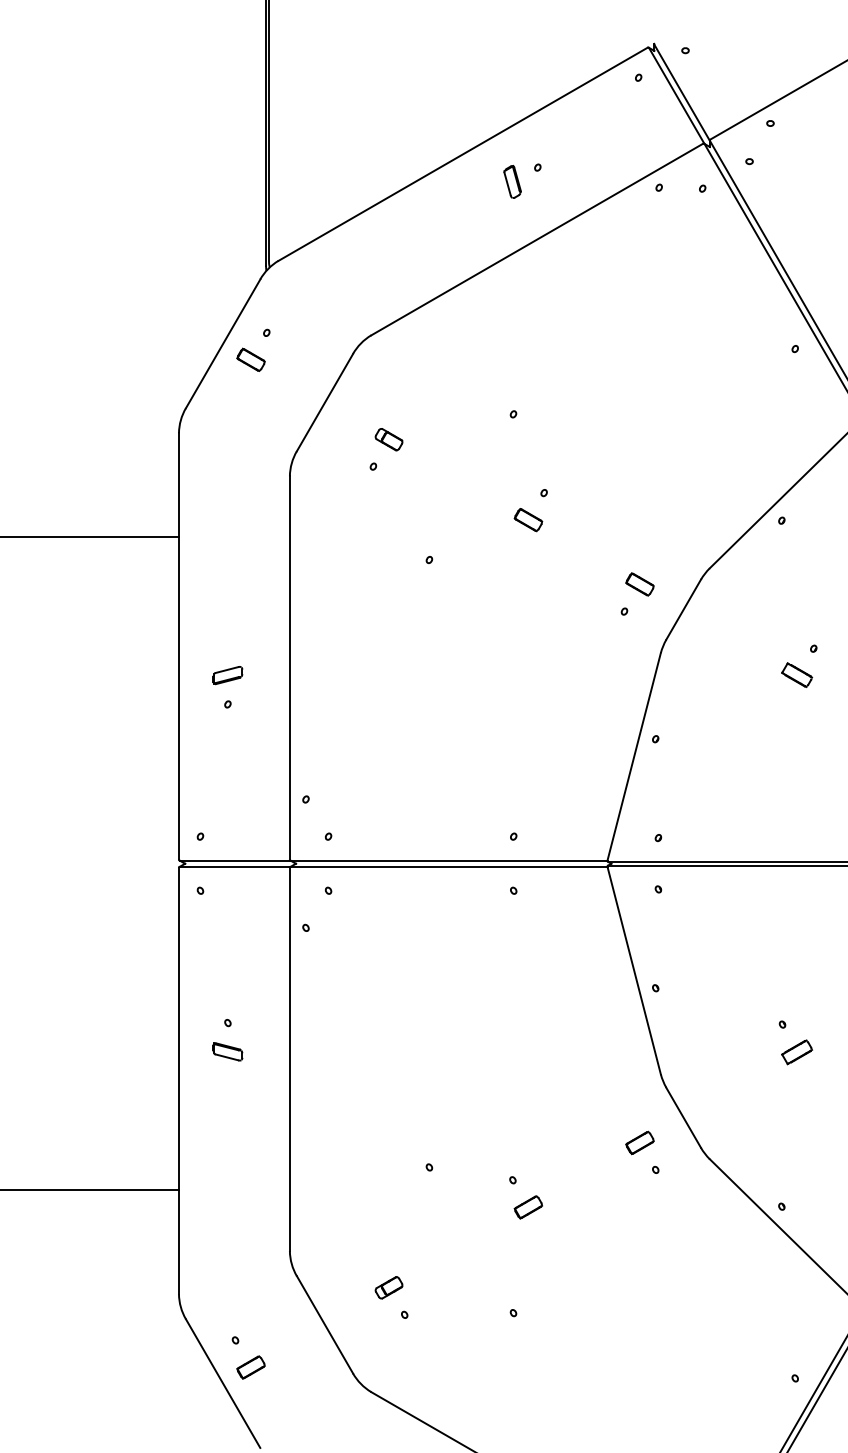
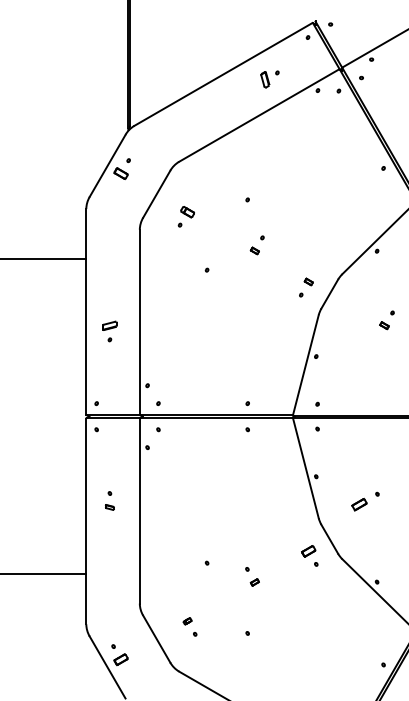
part: (521, 181) -> (269, 79), moved
part: (527, 519) -> (254, 250), size x0.6
part: (639, 583) -> (308, 281), size x0.6
part: (797, 674) -> (384, 325), size x0.6
part: (227, 1051) -> (109, 507), size x0.6
part: (797, 1051) -> (359, 504), moved
part: (527, 1207) -> (254, 582), size x0.6
part: (388, 1288) -> (187, 621), size x0.6

